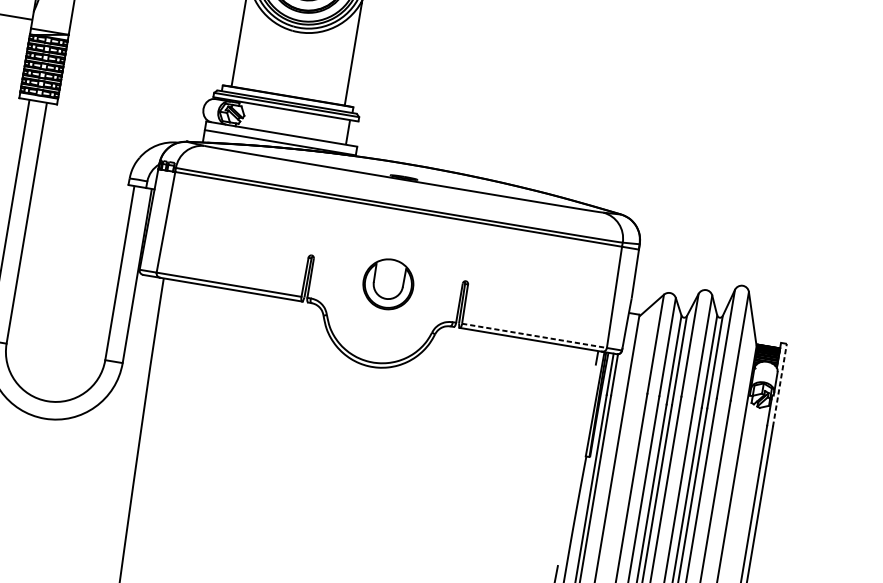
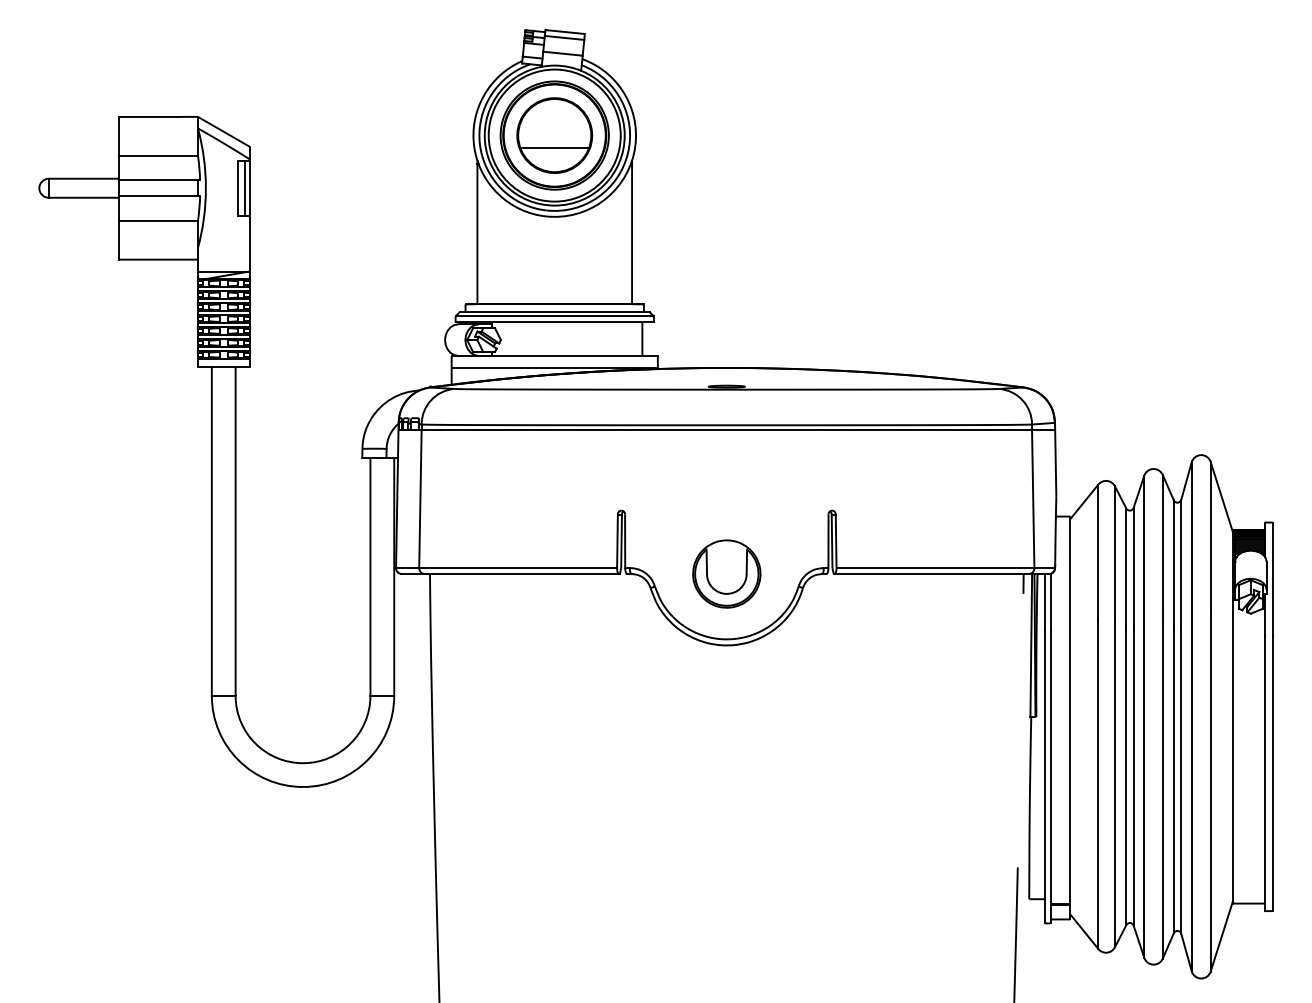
part: (388, 283) -> (726, 573), moved
line: (534, 336) -> (935, 568), dashed -> solid
line: (779, 385) -> (1272, 579), dashed -> solid

